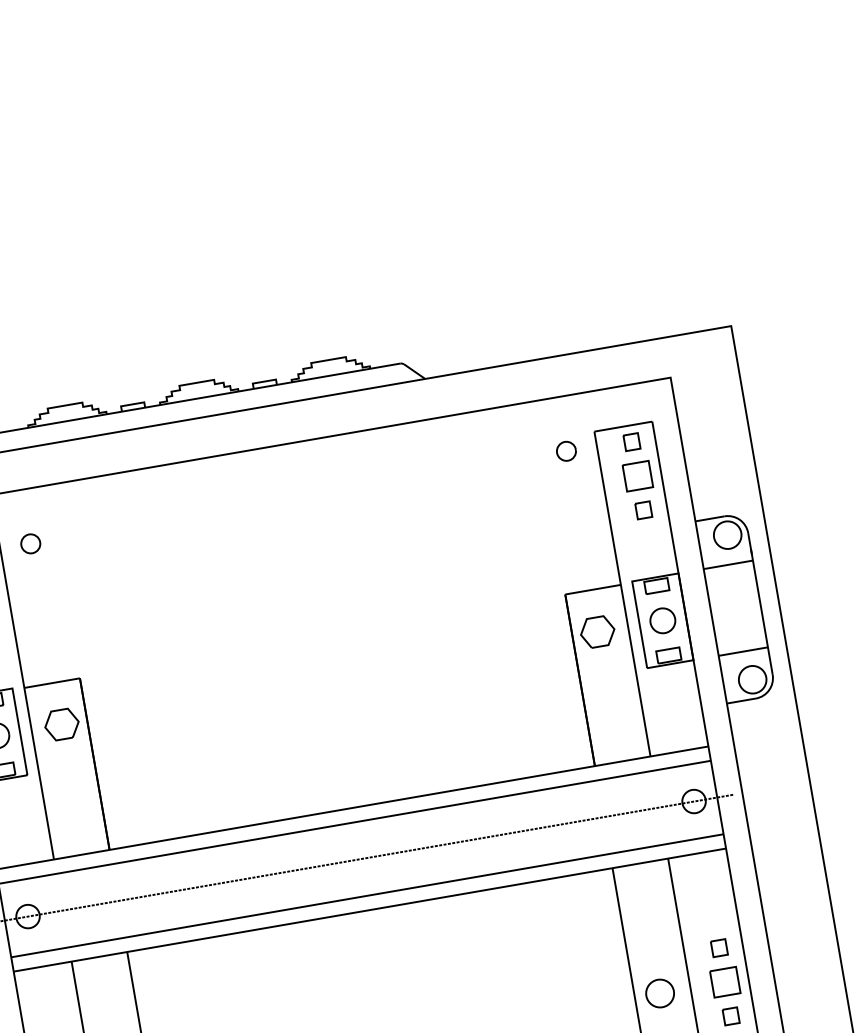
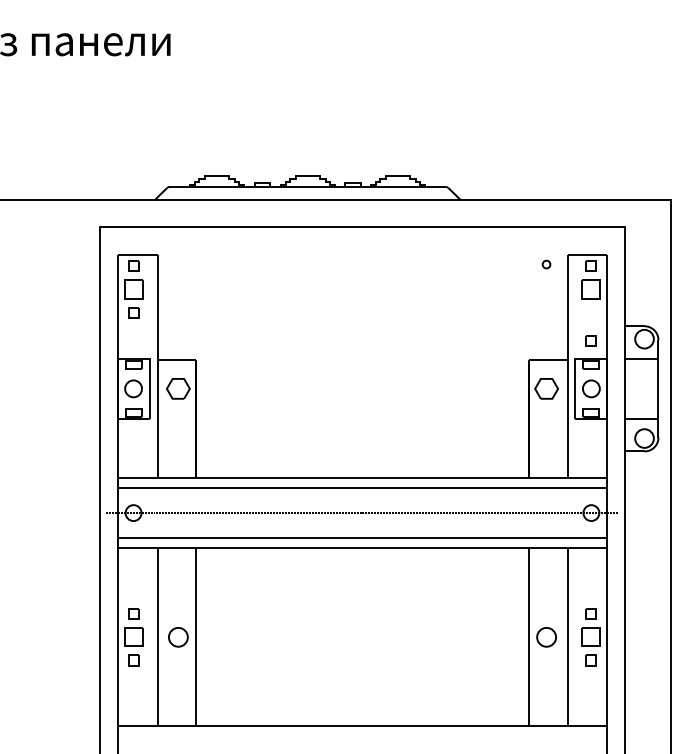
part: (566, 451) -> (546, 264), size x0.6
part: (642, 509) -> (590, 340), moved
part: (30, 543) -> (178, 264), removed

